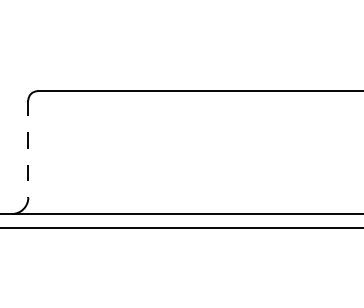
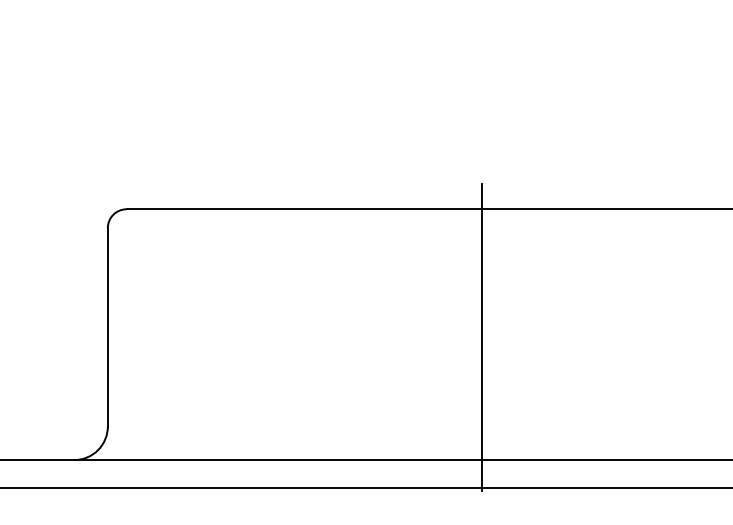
line: (28, 149) -> (108, 328), dashed -> solid
line: (211, 153) -> (481, 336), added

